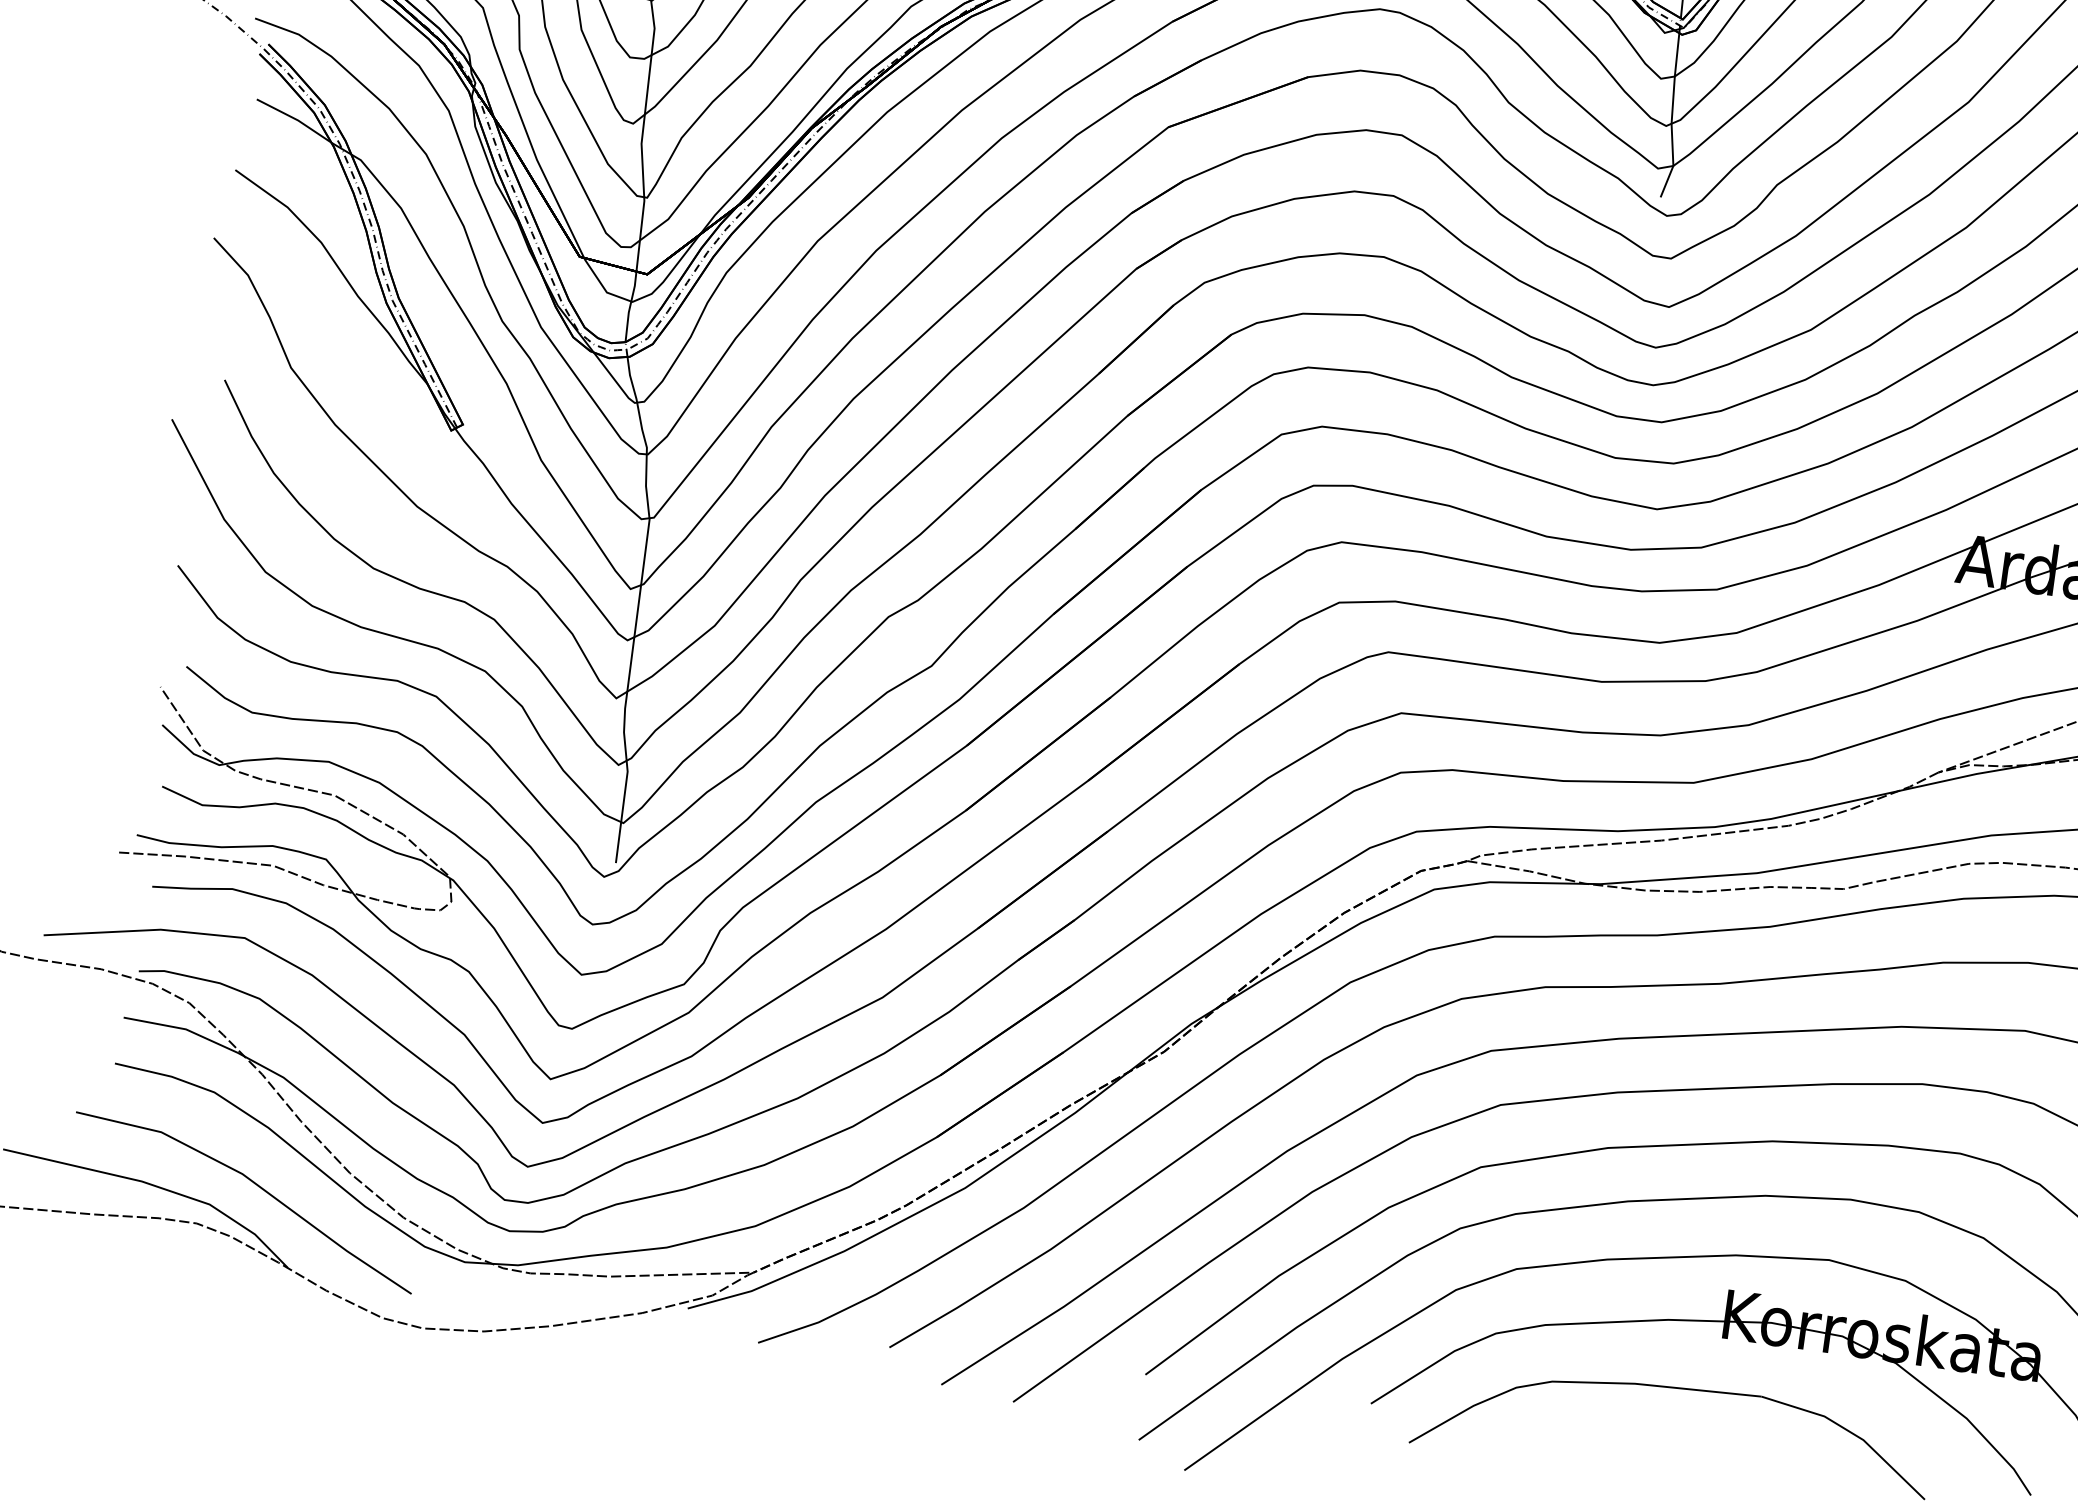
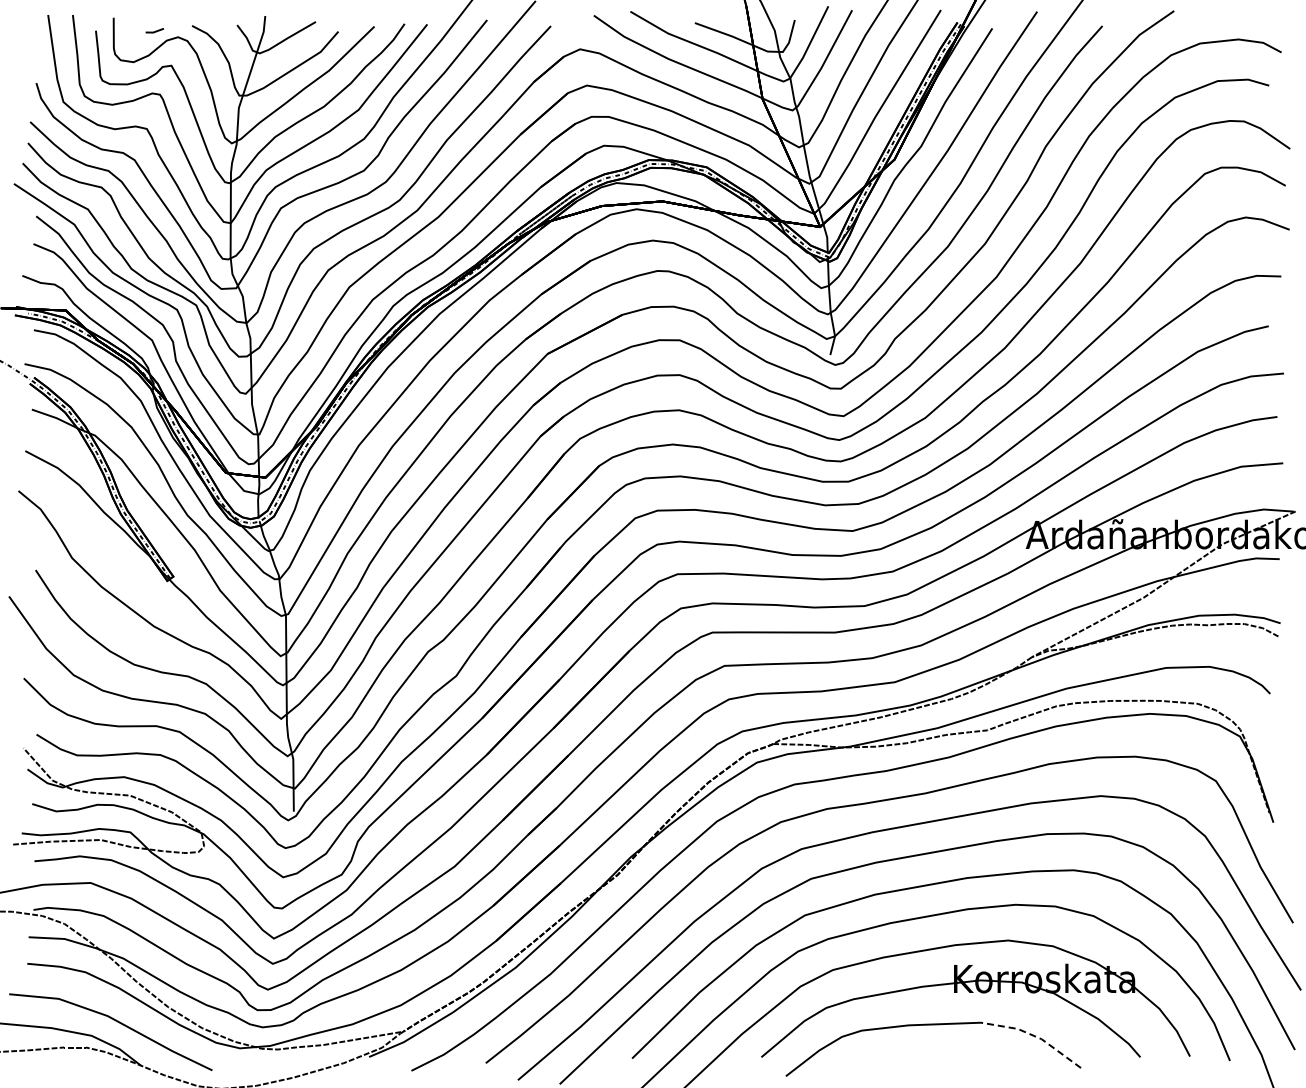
line: (1851, 1433) -> (1034, 1036), solid -> dashed

